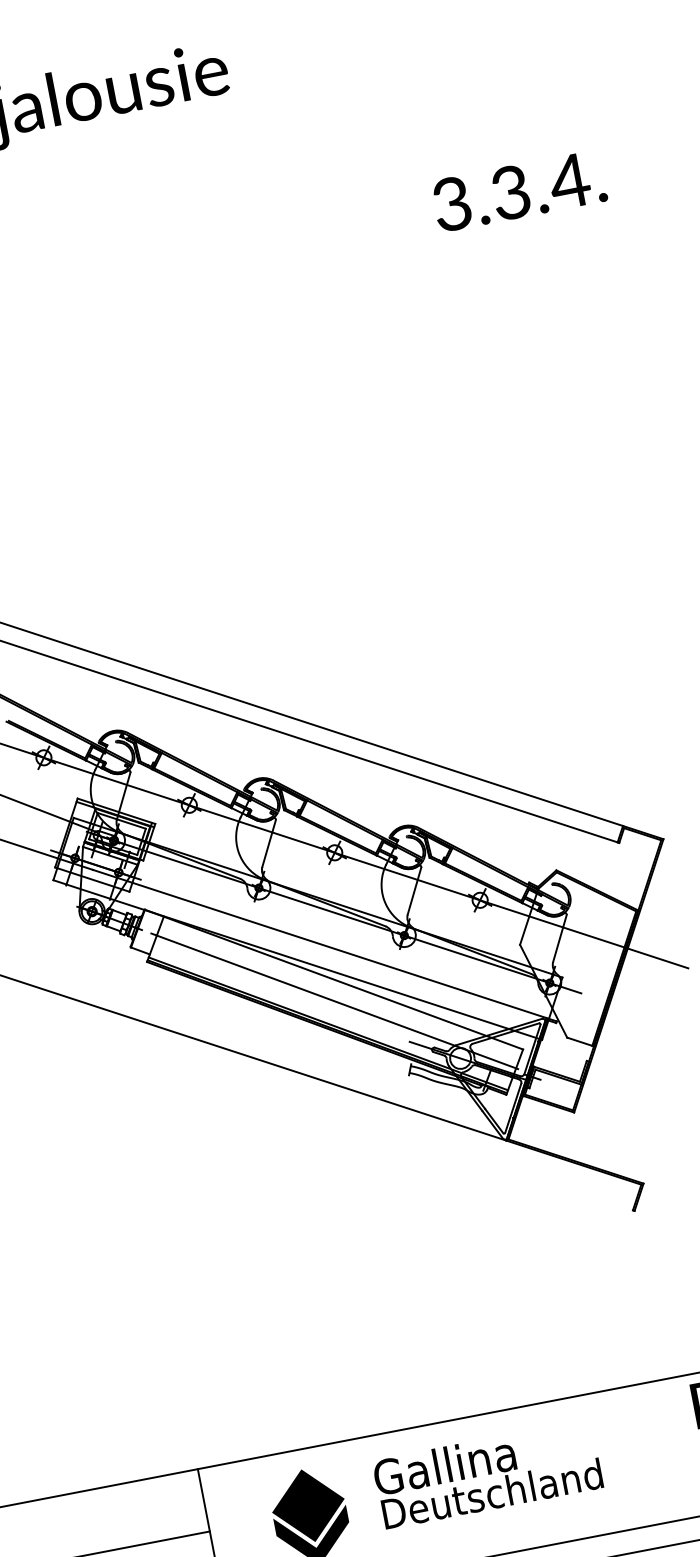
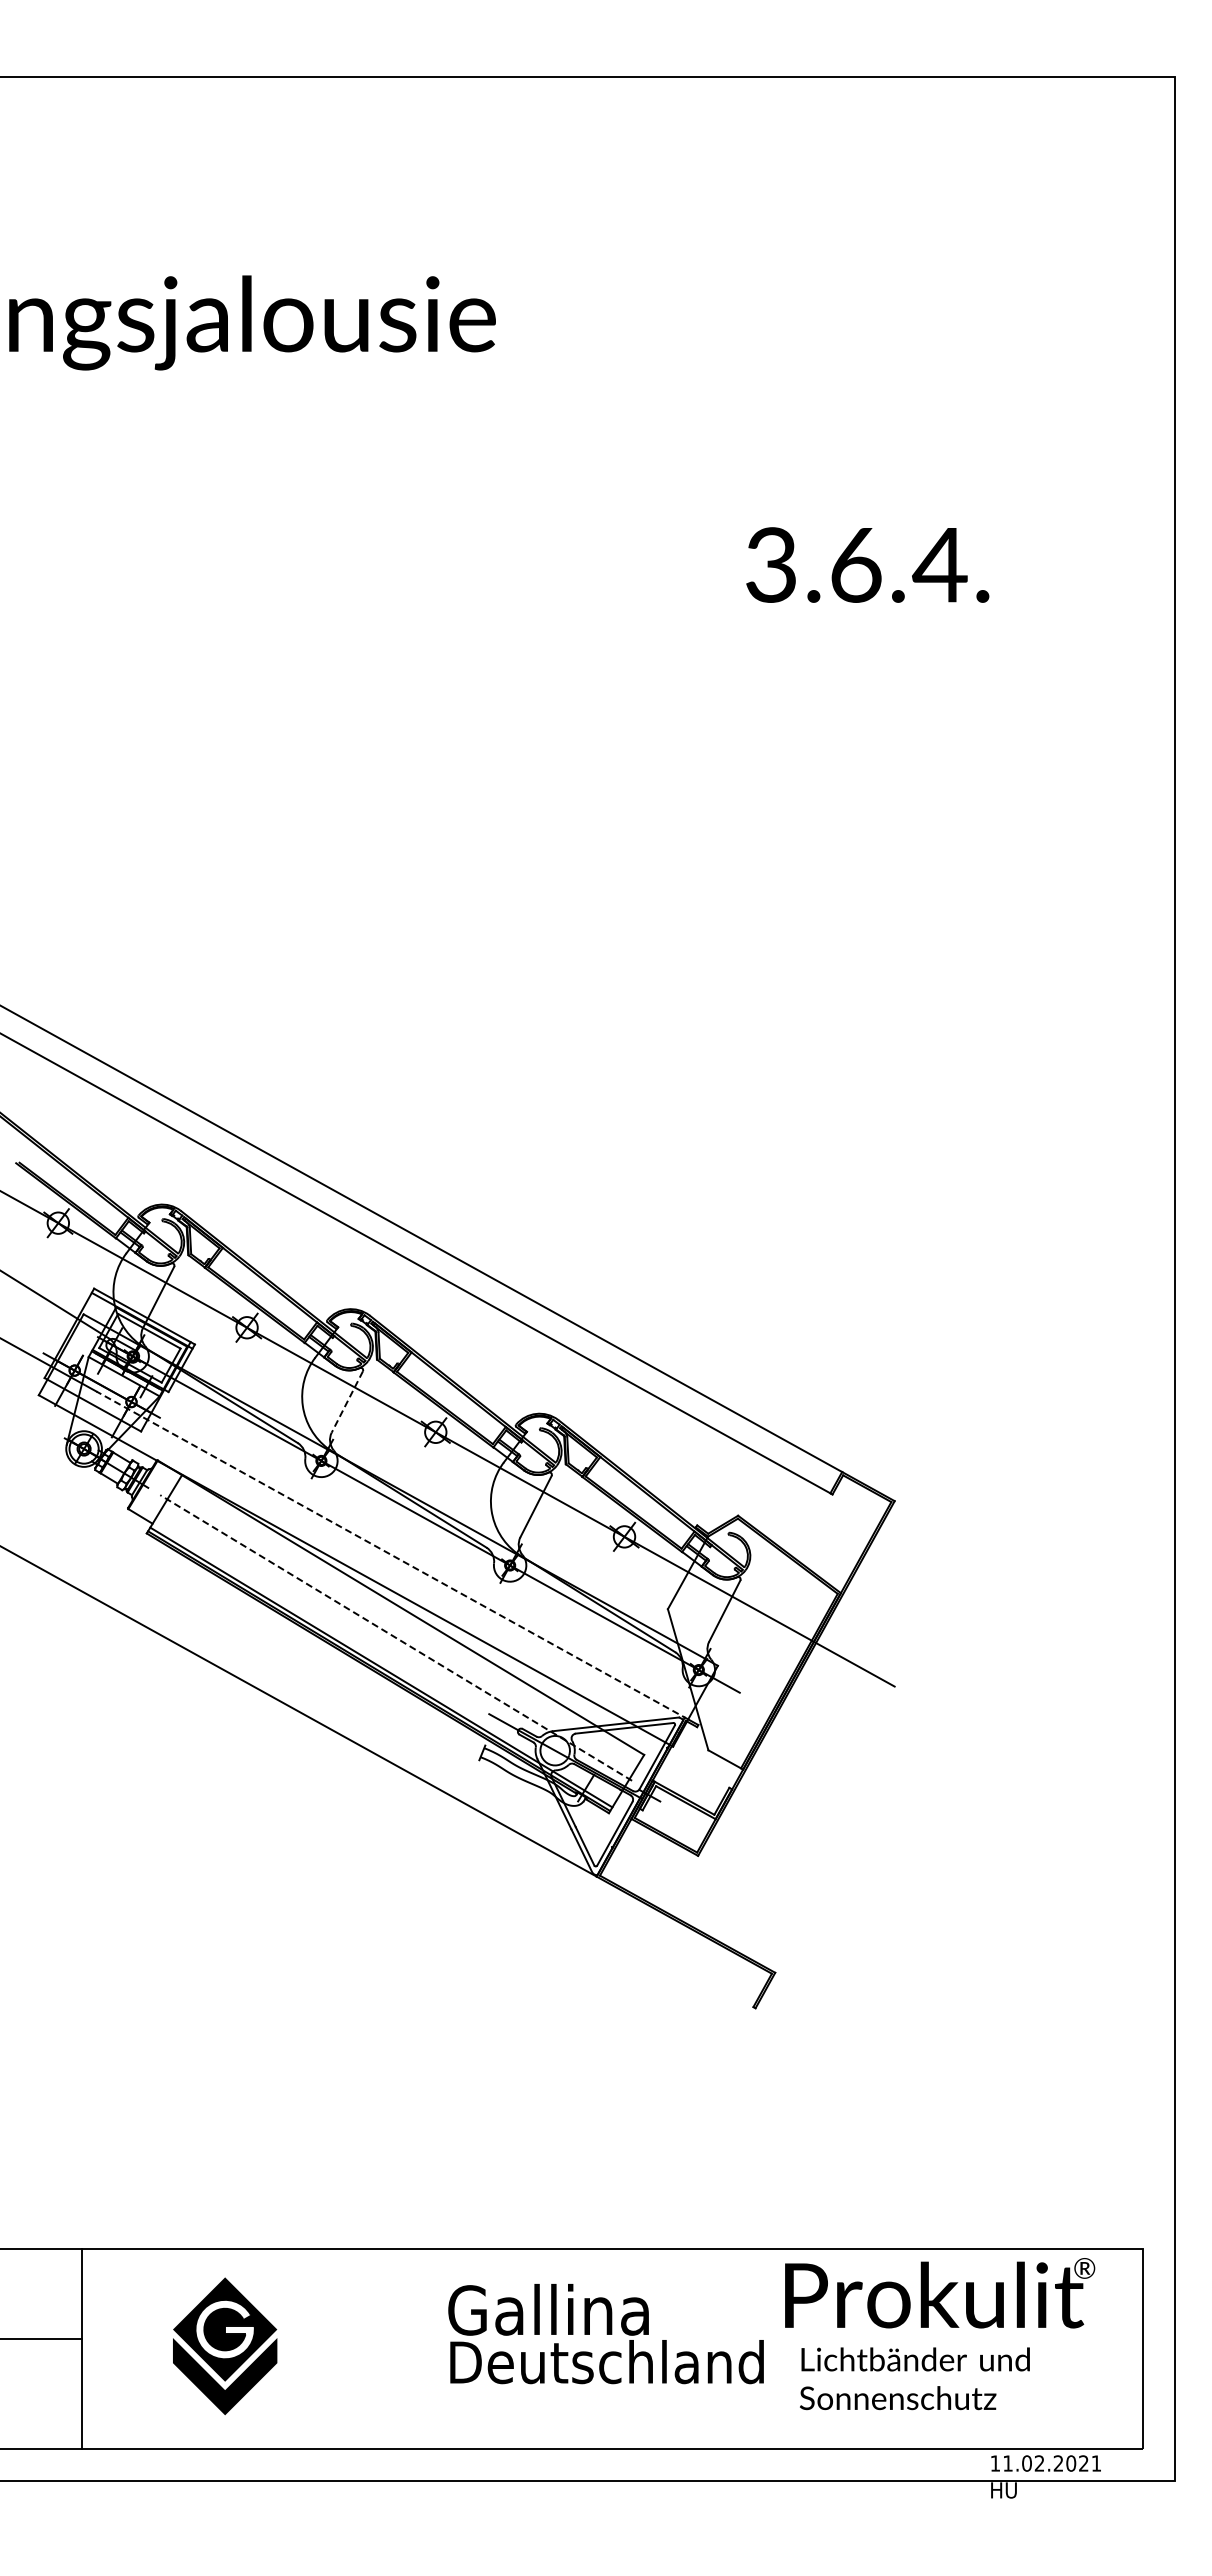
text: (510, 192) -> (855, 564), 3.3.4. -> 3.6.4.
line: (269, 843) -> (347, 1402), solid -> dashed
line: (320, 944) -> (391, 1555), solid -> dashed
line: (334, 1000) -> (396, 1637), solid -> dashed
text: (487, 1474) -> (605, 2334), moved

